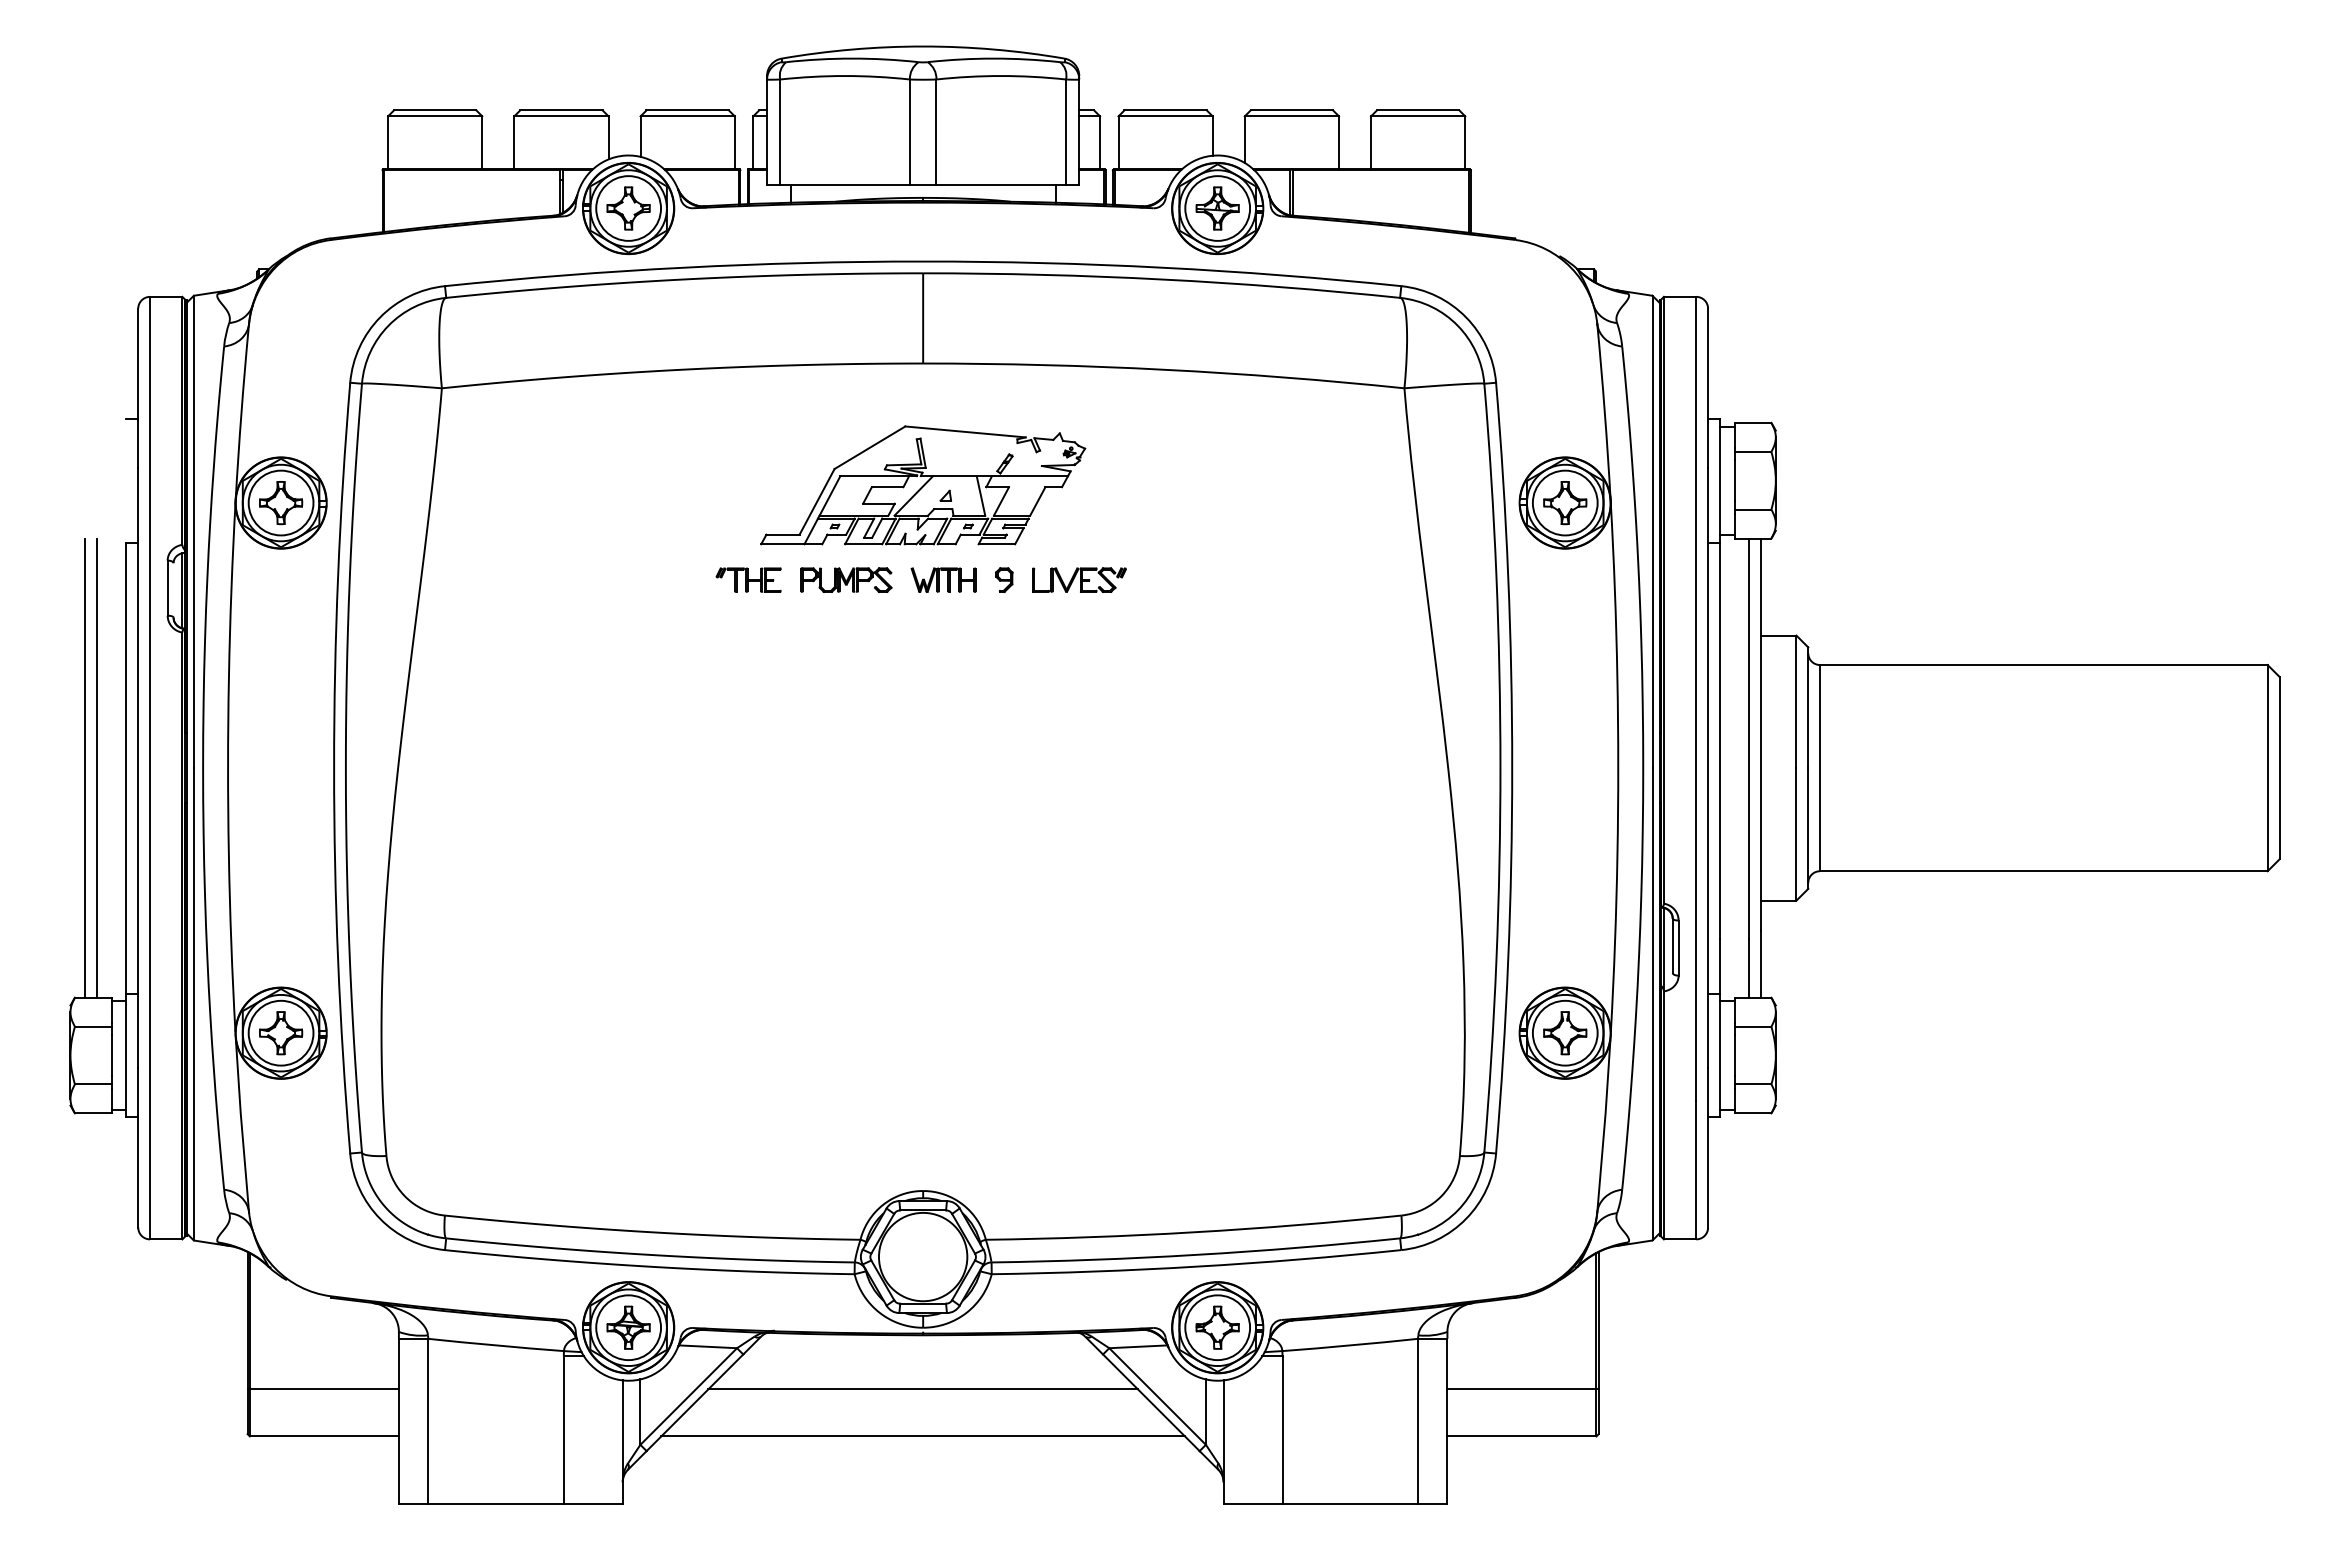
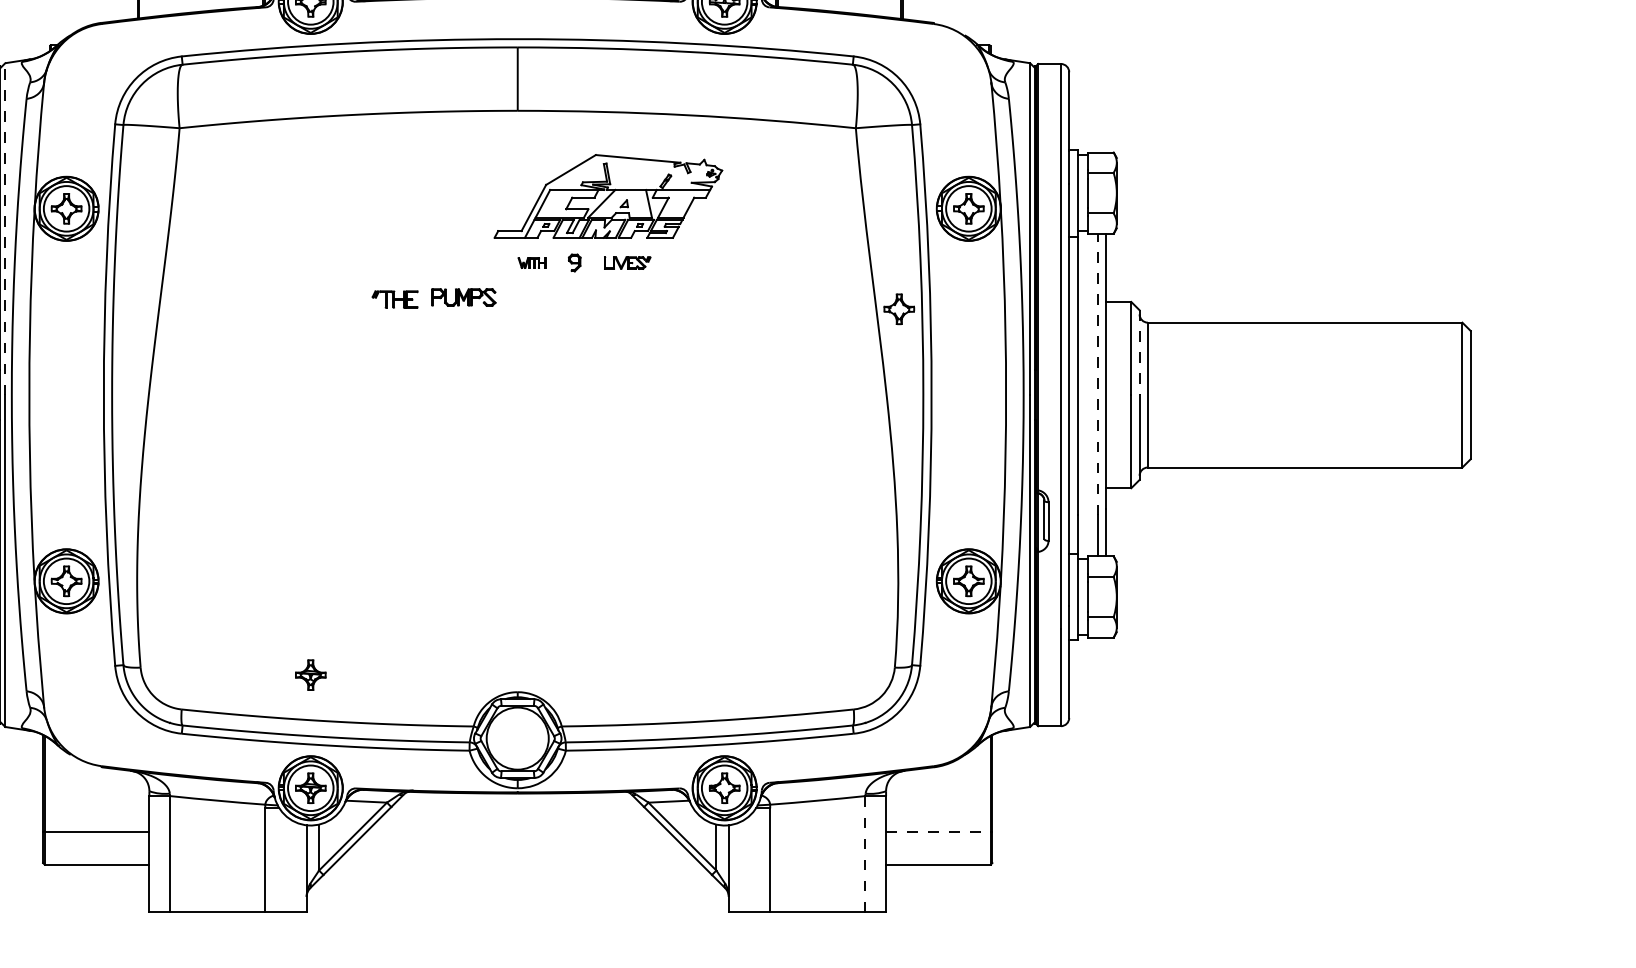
part: (923, 485) -> (608, 196), moved
line: (193, 531) -> (5, 228), solid -> dashed
part: (748, 579) -> (395, 299), moved
part: (846, 579) -> (463, 296), moved
part: (943, 579) -> (532, 262), size x0.6
part: (1079, 579) -> (627, 262), size x0.7
part: (1466, 646) -> (899, 309), added
line: (1808, 708) -> (1139, 353), solid -> dashed
line: (1749, 738) -> (1098, 374), solid -> dashed
part: (628, 1166) -> (310, 674), added
line: (922, 1389) -> (517, 831), removed
line: (1521, 1389) -> (938, 831), solid -> dashed
line: (1417, 1421) -> (865, 854), solid -> dashed
line: (922, 1436) -> (517, 864), removed

